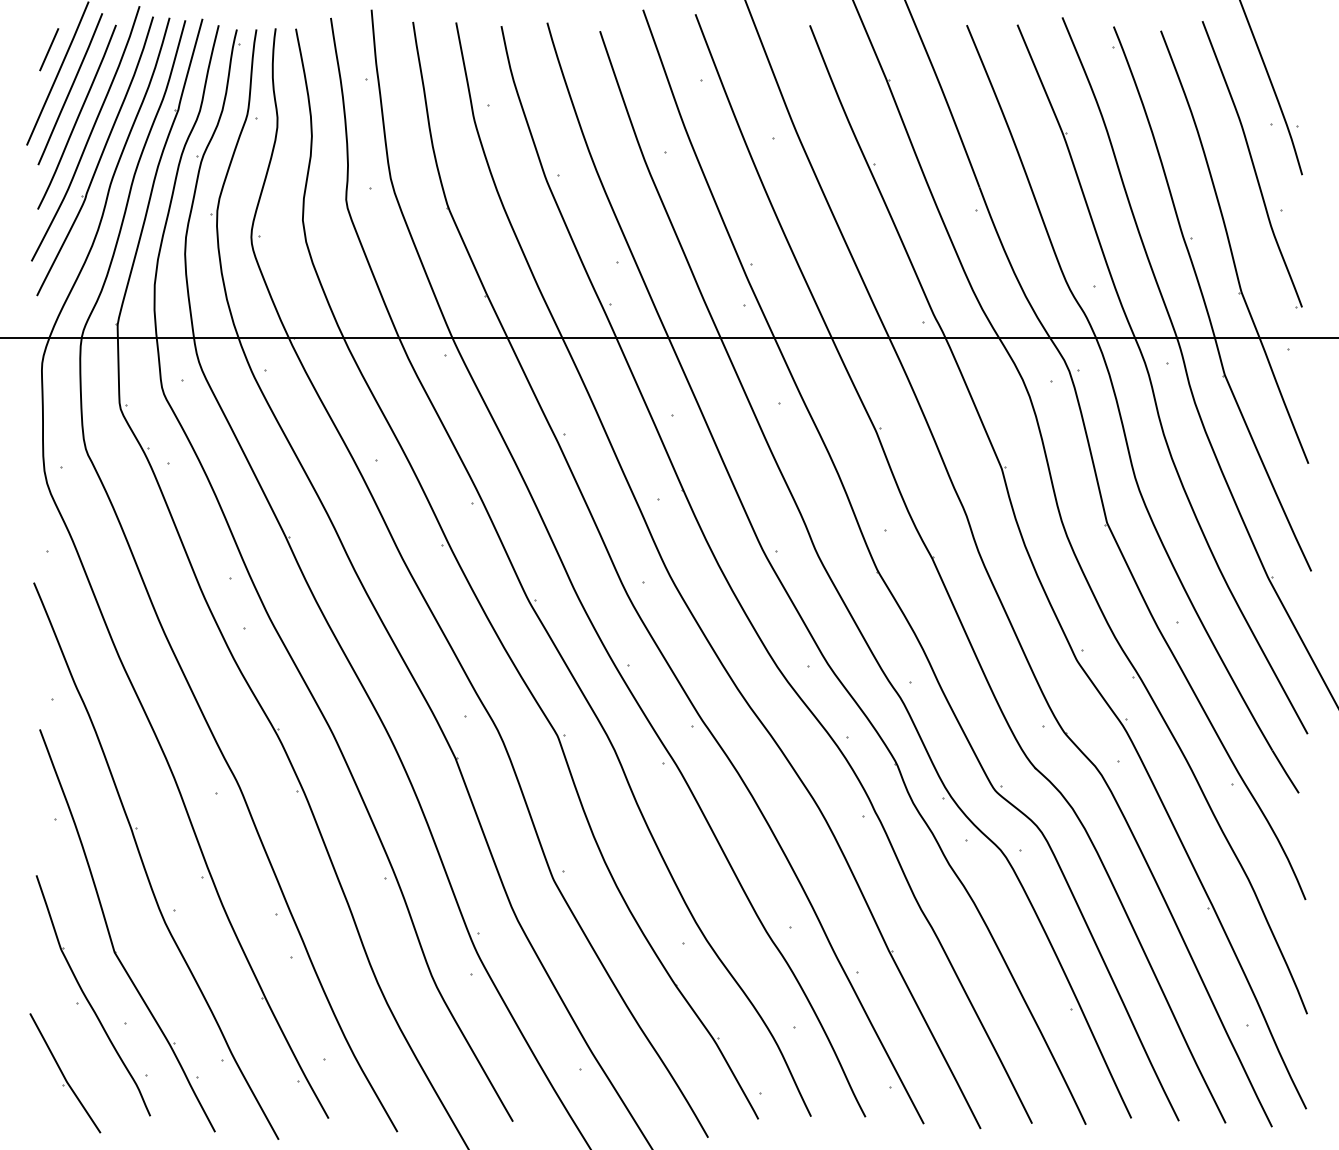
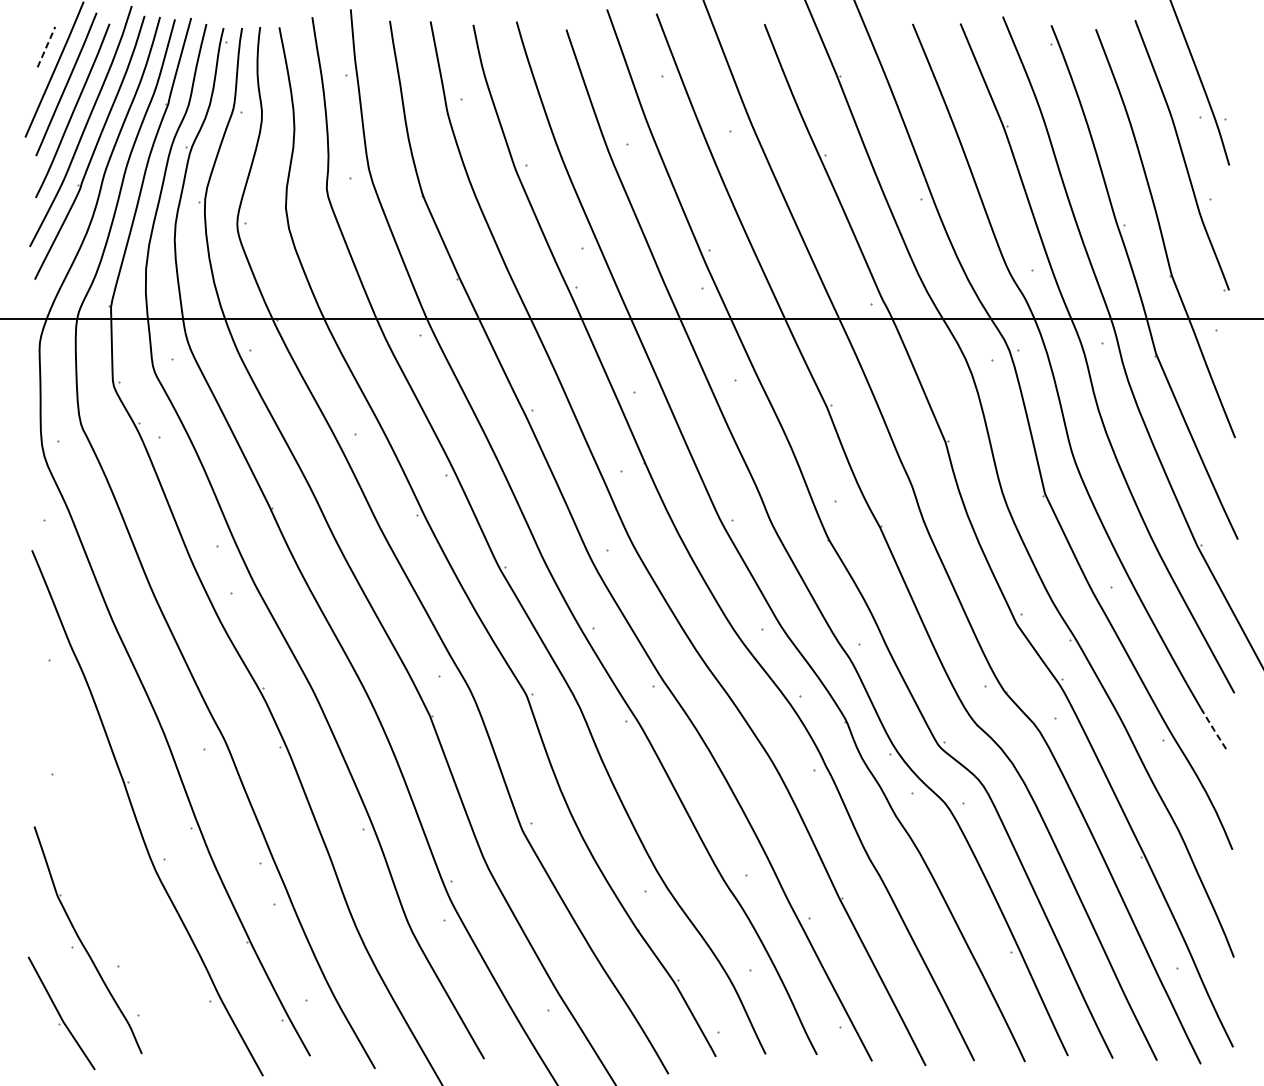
line: (49, 49) -> (46, 46), solid -> dashed
line: (1285, 772) -> (1213, 729), solid -> dashed
part: (110, 934) -> (104, 882), removed

